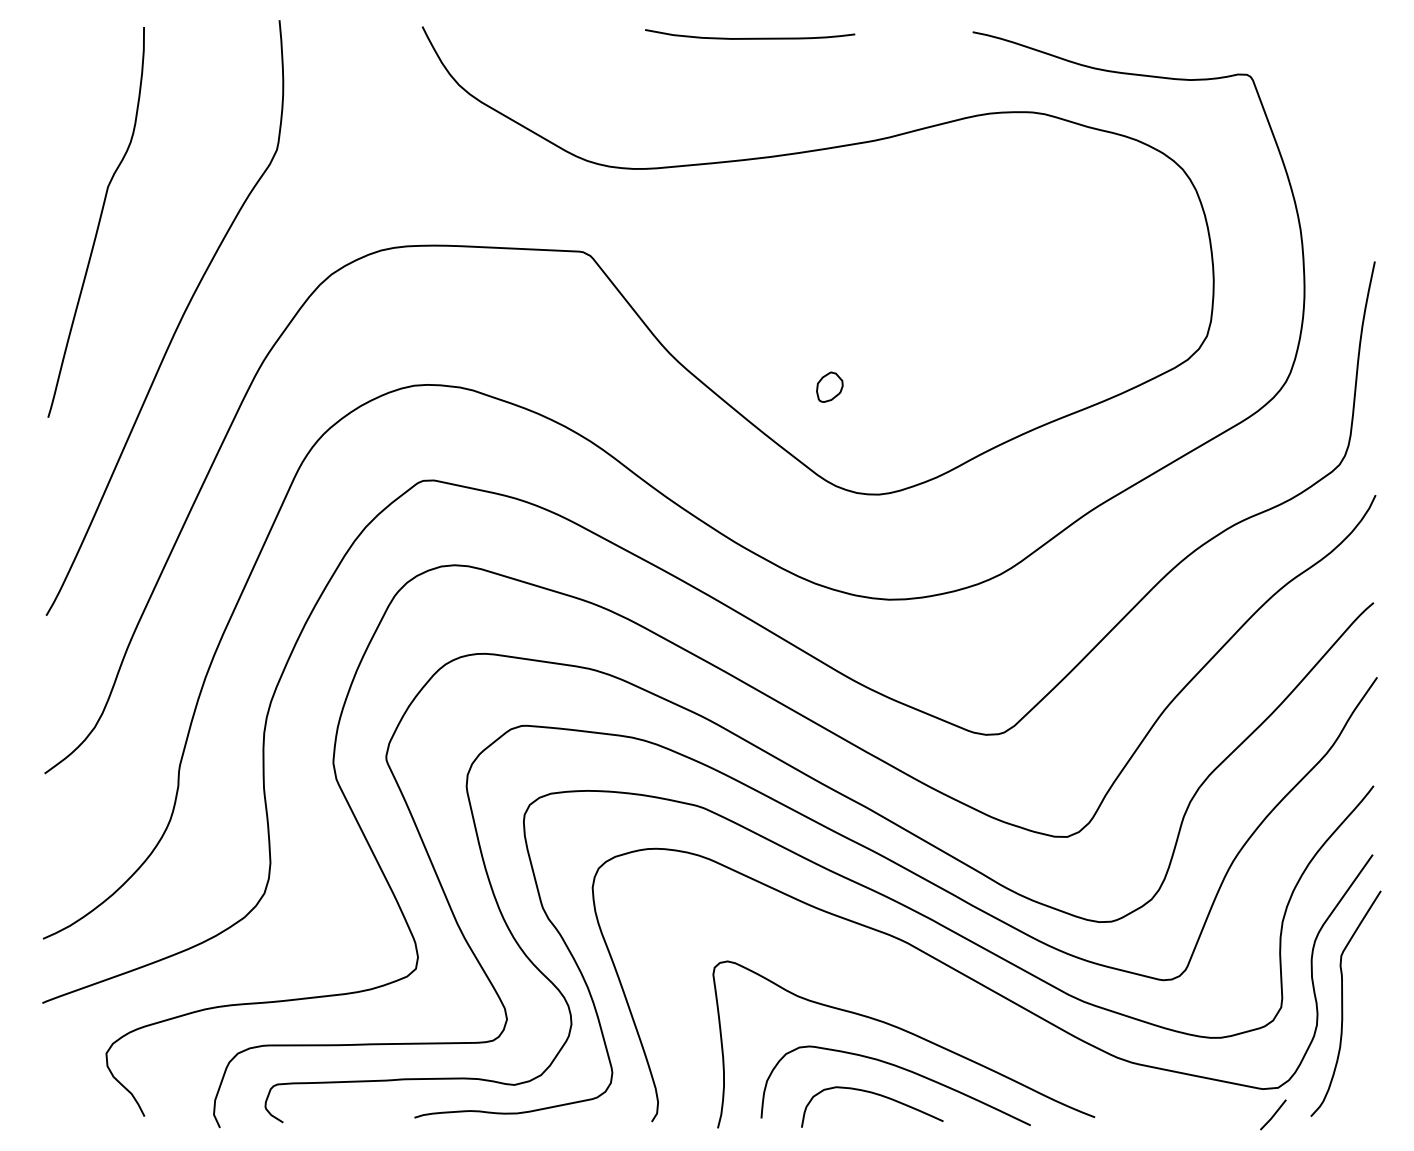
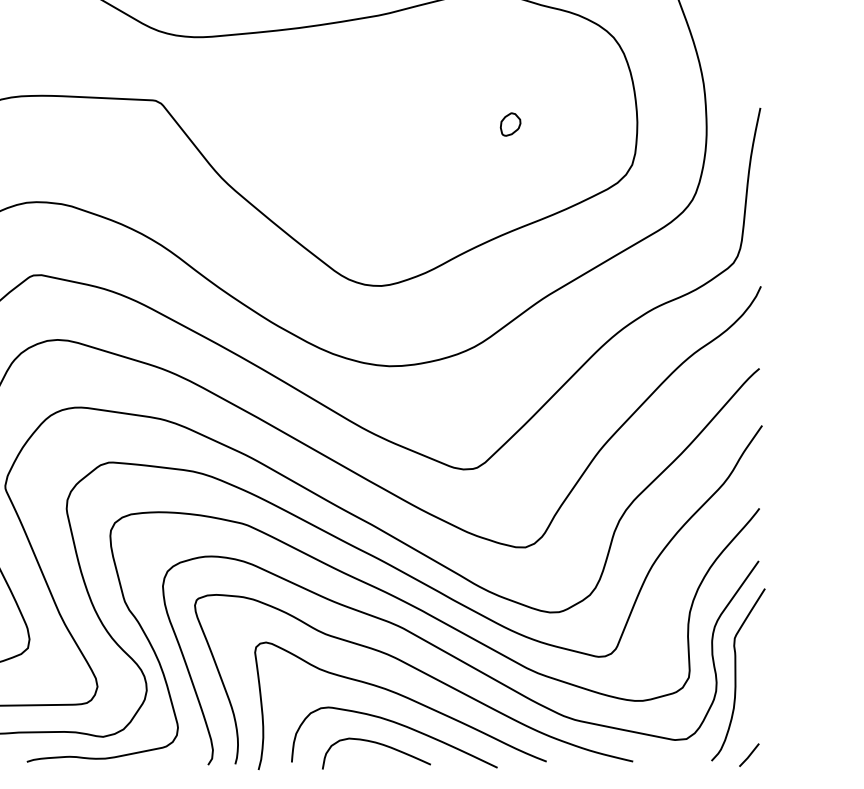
part: (829, 386) -> (510, 123), moved
curve: (925, 997) -> (417, 670), added
line: (1273, 1114) -> (749, 754), moved

